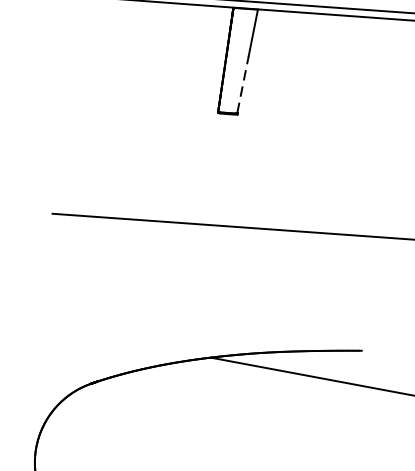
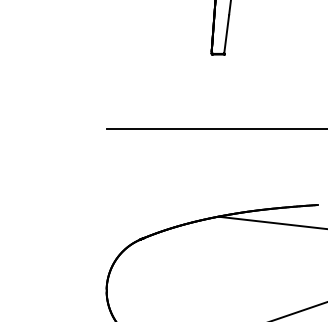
line: (242, 83) -> (226, 33), dashed -> solid

